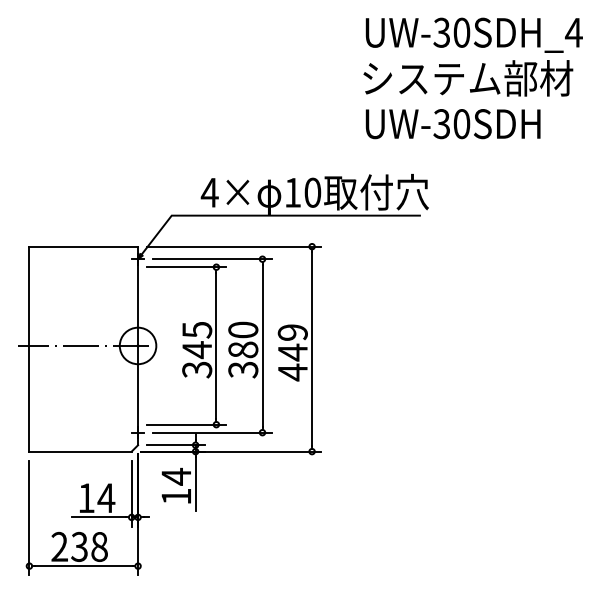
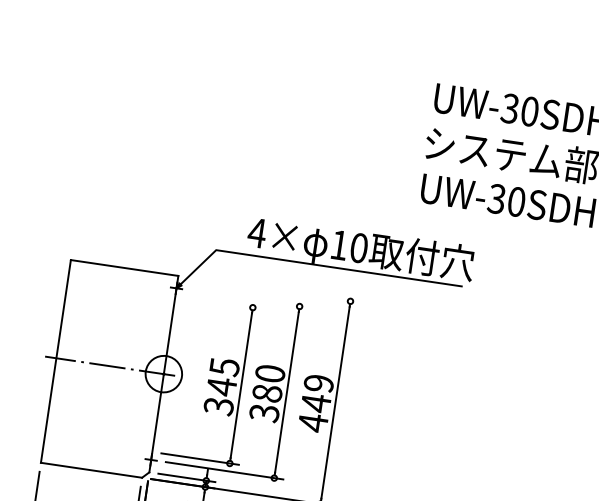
line: (234, 246) -> (273, 289), removed
line: (211, 259) -> (249, 299), removed
line: (186, 267) -> (223, 303), removed

